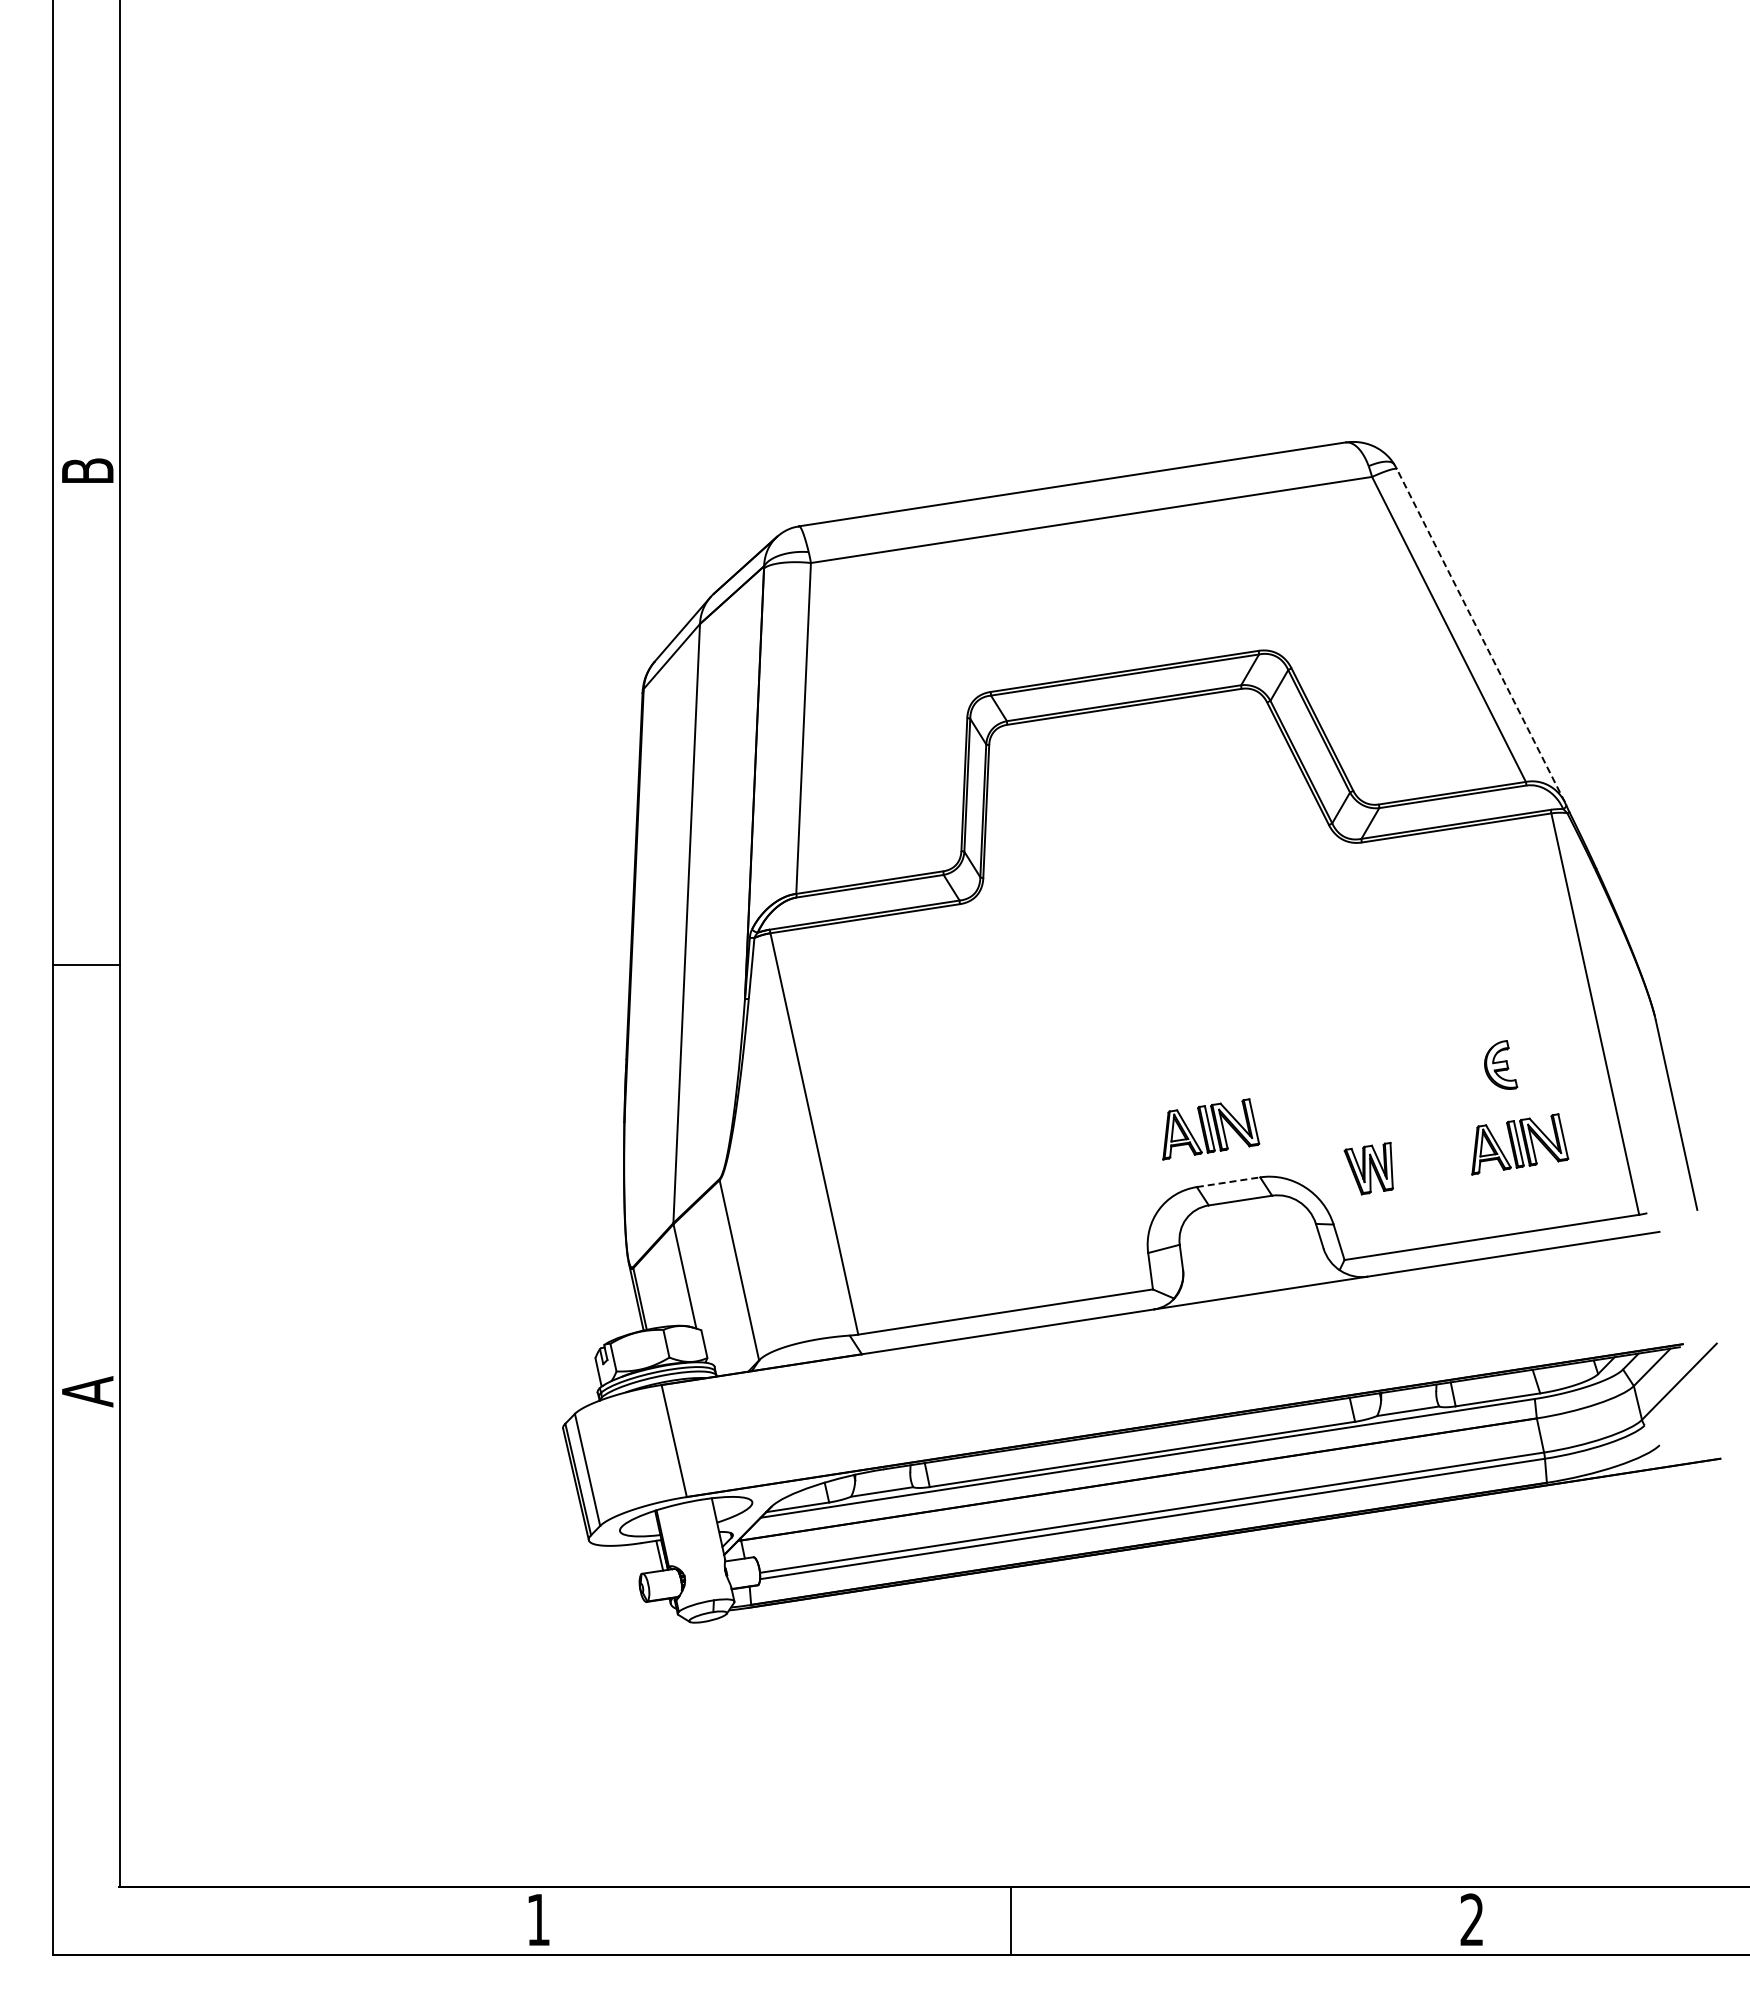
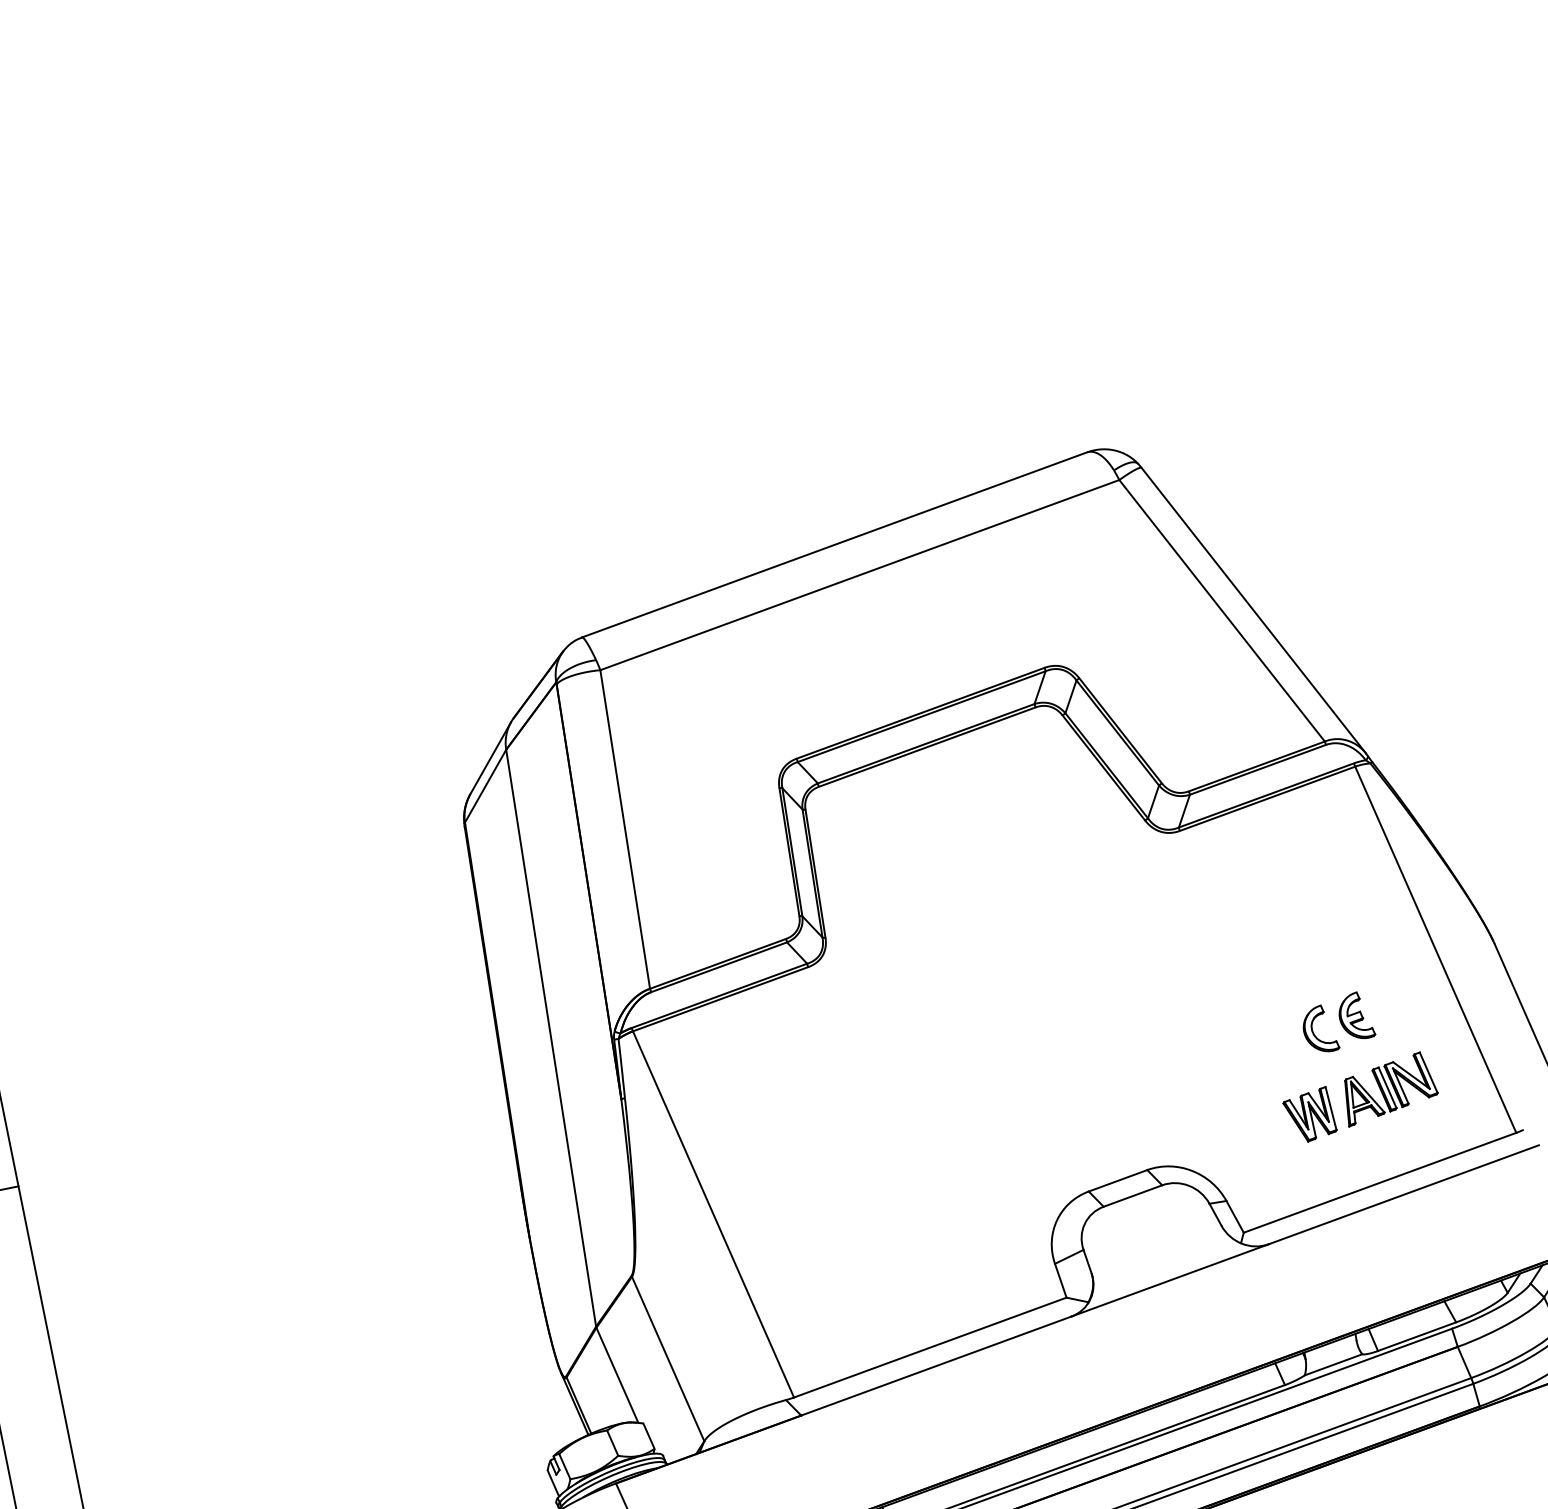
line: (1481, 635) -> (1254, 610), dashed -> solid
part: (1455, 1070) -> (1313, 1030), added
part: (1211, 1129) -> (1091, 1133), removed
part: (1368, 1168) -> (1309, 1115), moved
line: (1229, 1182) -> (1119, 1180), dashed -> solid

